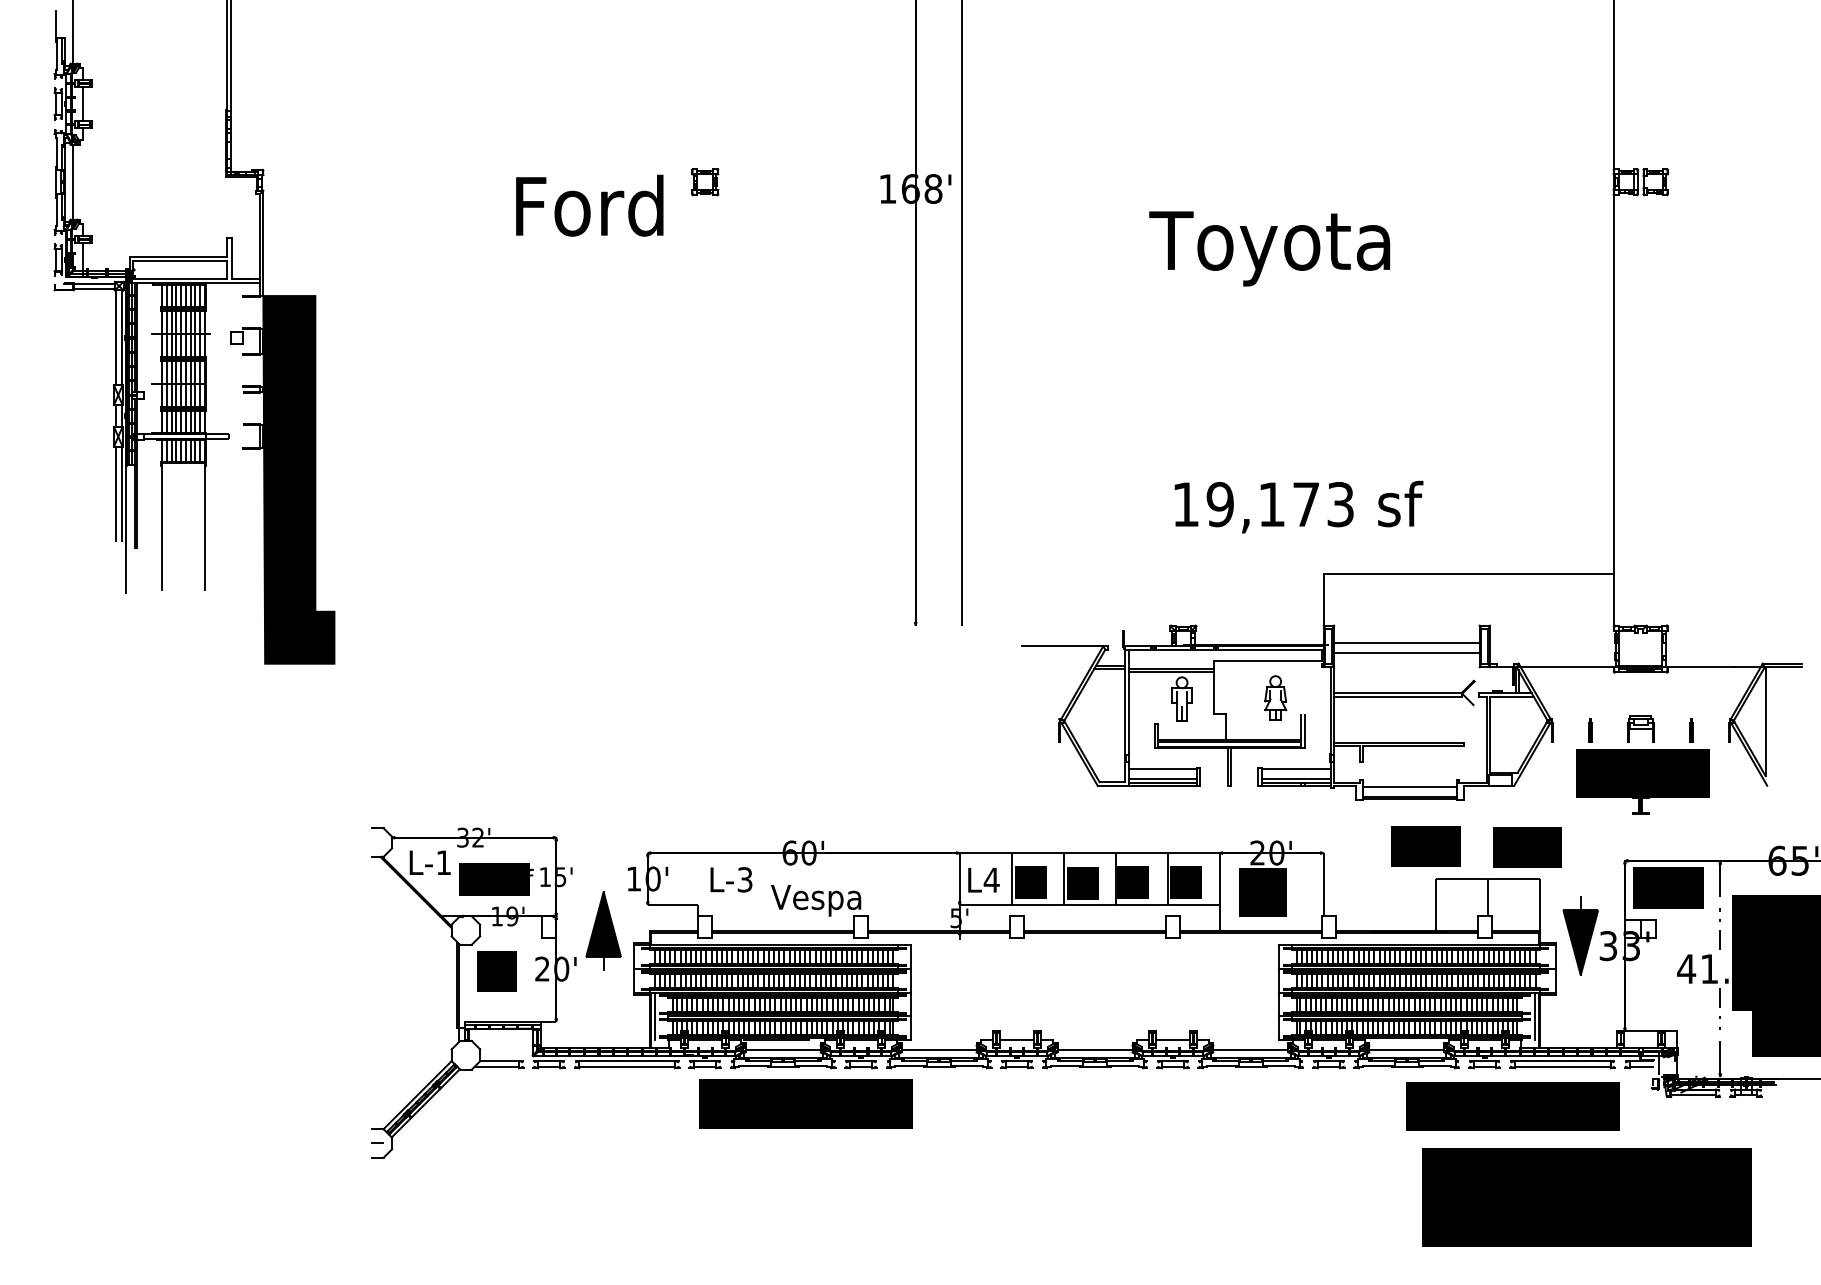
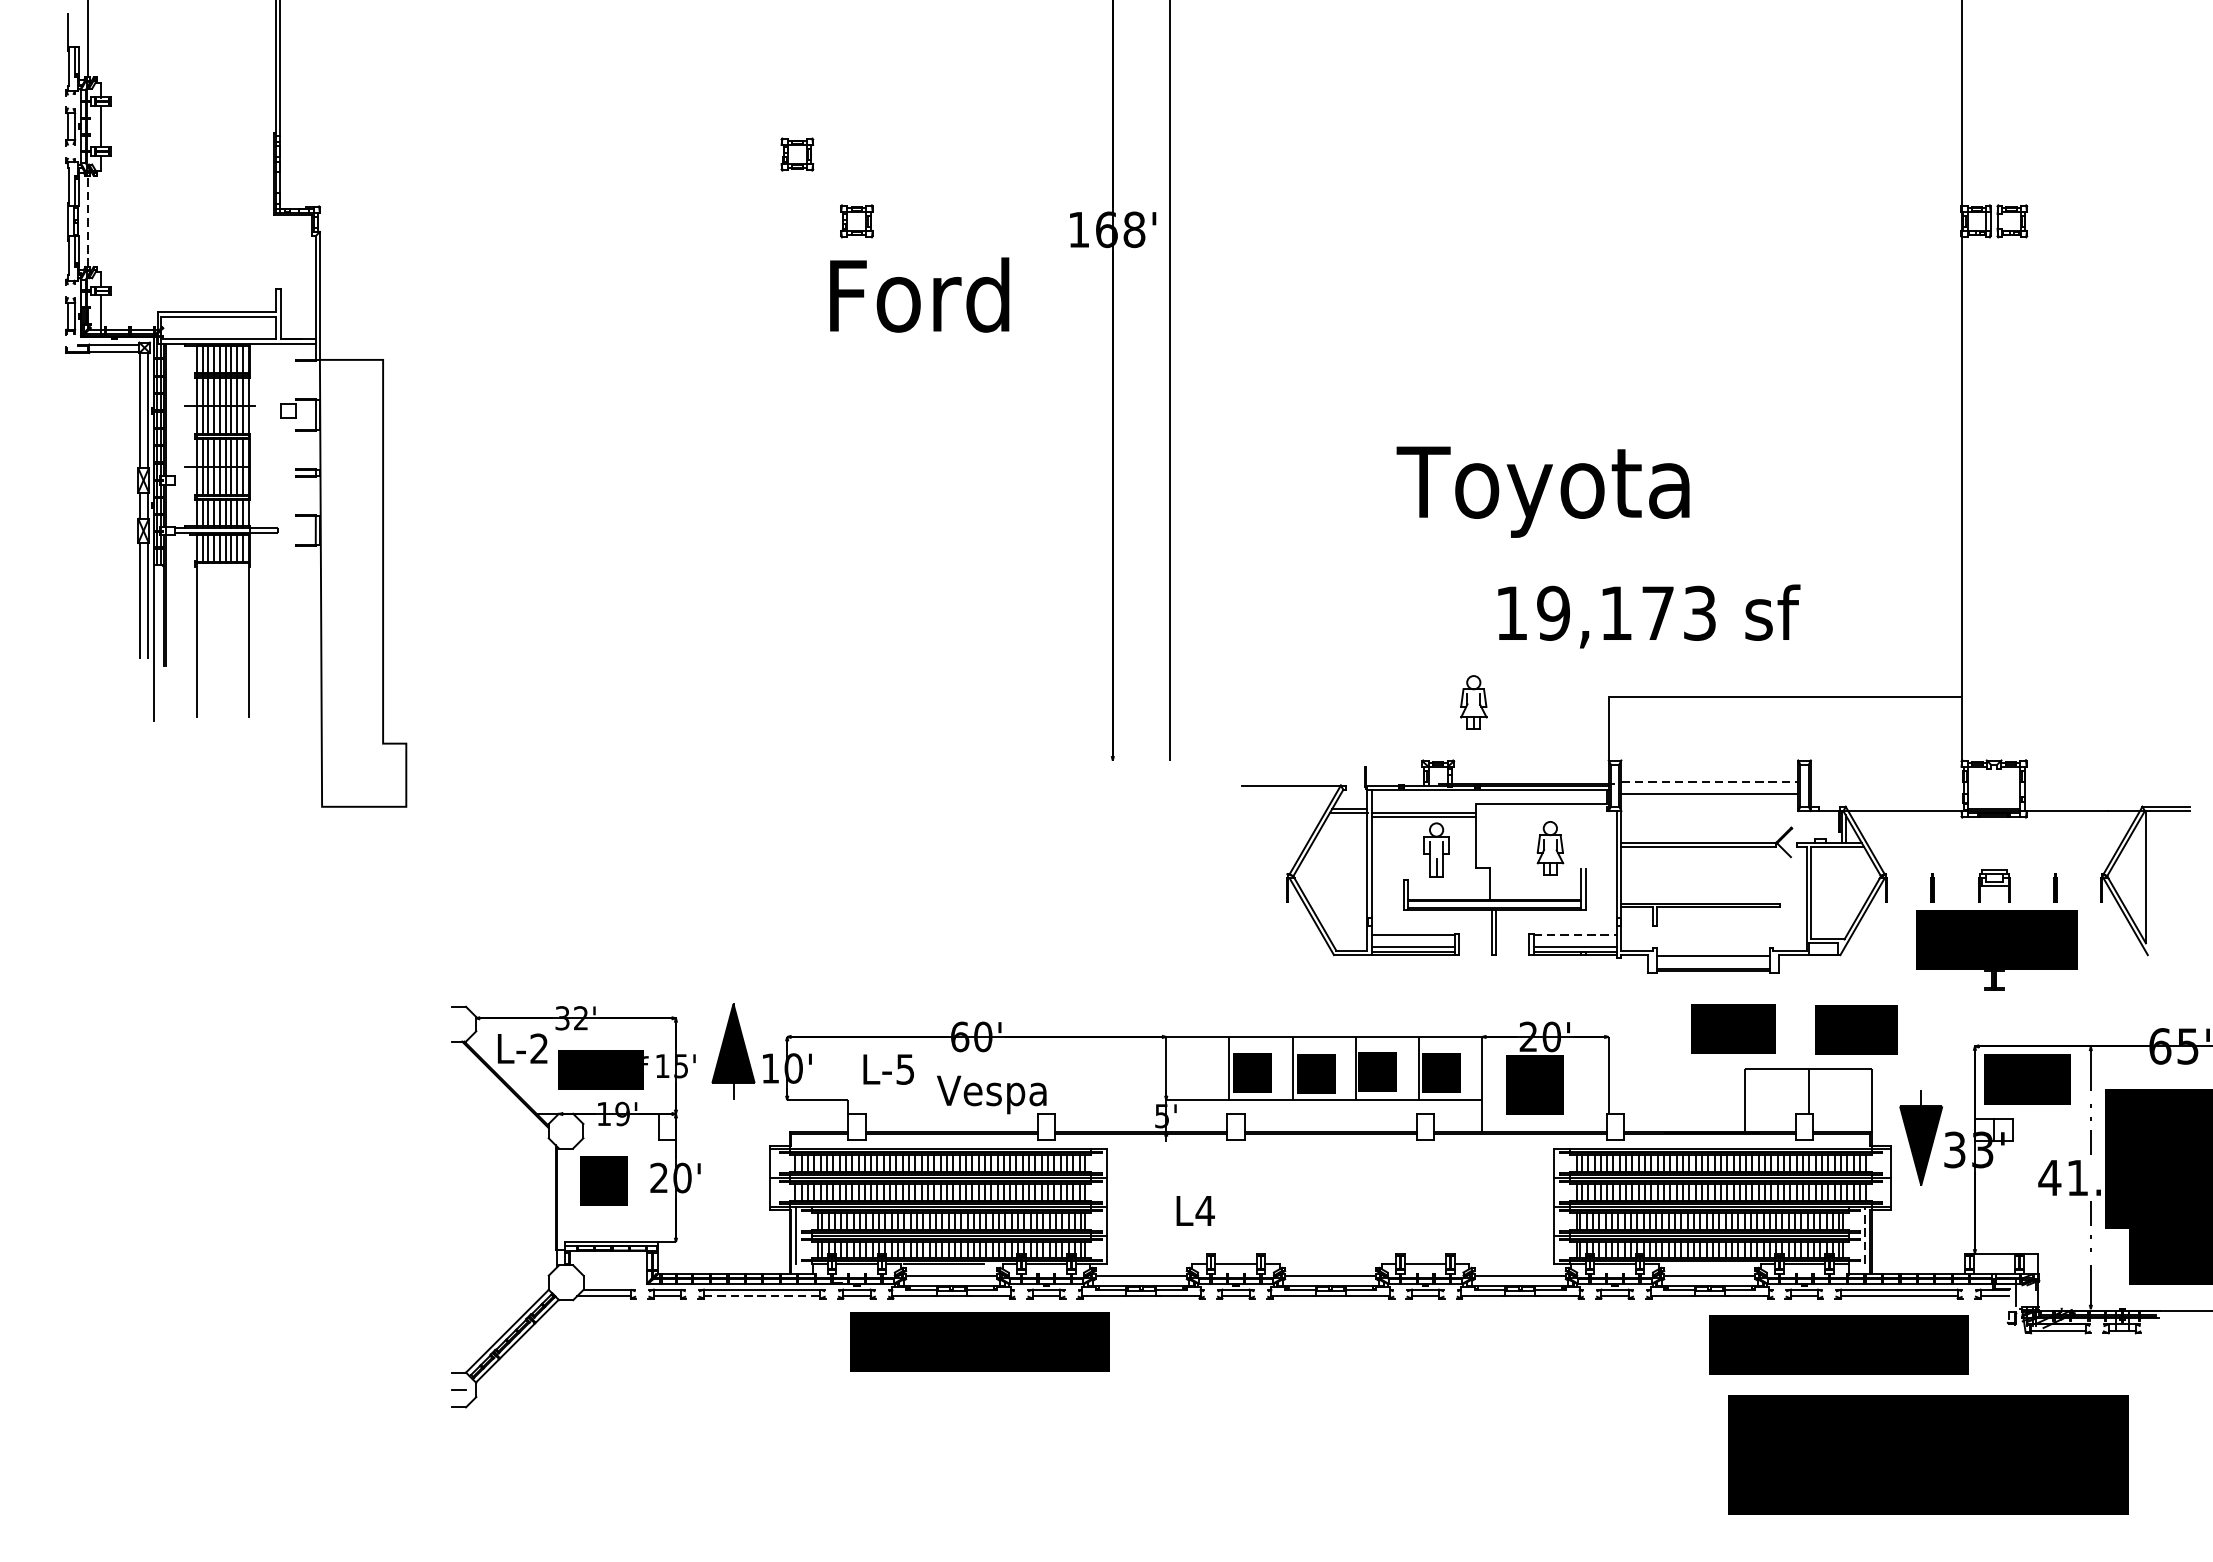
part: (656, 127) -> (797, 155), added
line: (72, 182) -> (87, 221), solid -> dashed
text: (589, 205) -> (919, 294), moved
text: (1269, 248) -> (1542, 491), moved
fill: (298, 479) -> (362, 582), removed
text: (1298, 506) -> (1648, 615), moved
part: (1212, 577) -> (1473, 701), added
line: (1406, 642) -> (1709, 781), solid -> dashed
line: (1296, 769) -> (1575, 935), solid -> dashed
text: (443, 862) -> (538, 1048), L-1 -> L-2
text: (745, 879) -> (905, 1069), L-3 -> L-5
text: (983, 880) -> (1195, 1211), moved
part: (603, 930) -> (733, 1050), moved
line: (1534, 1015) -> (1864, 1234), solid -> dashed
line: (627, 1066) -> (762, 1296), solid -> dashed

